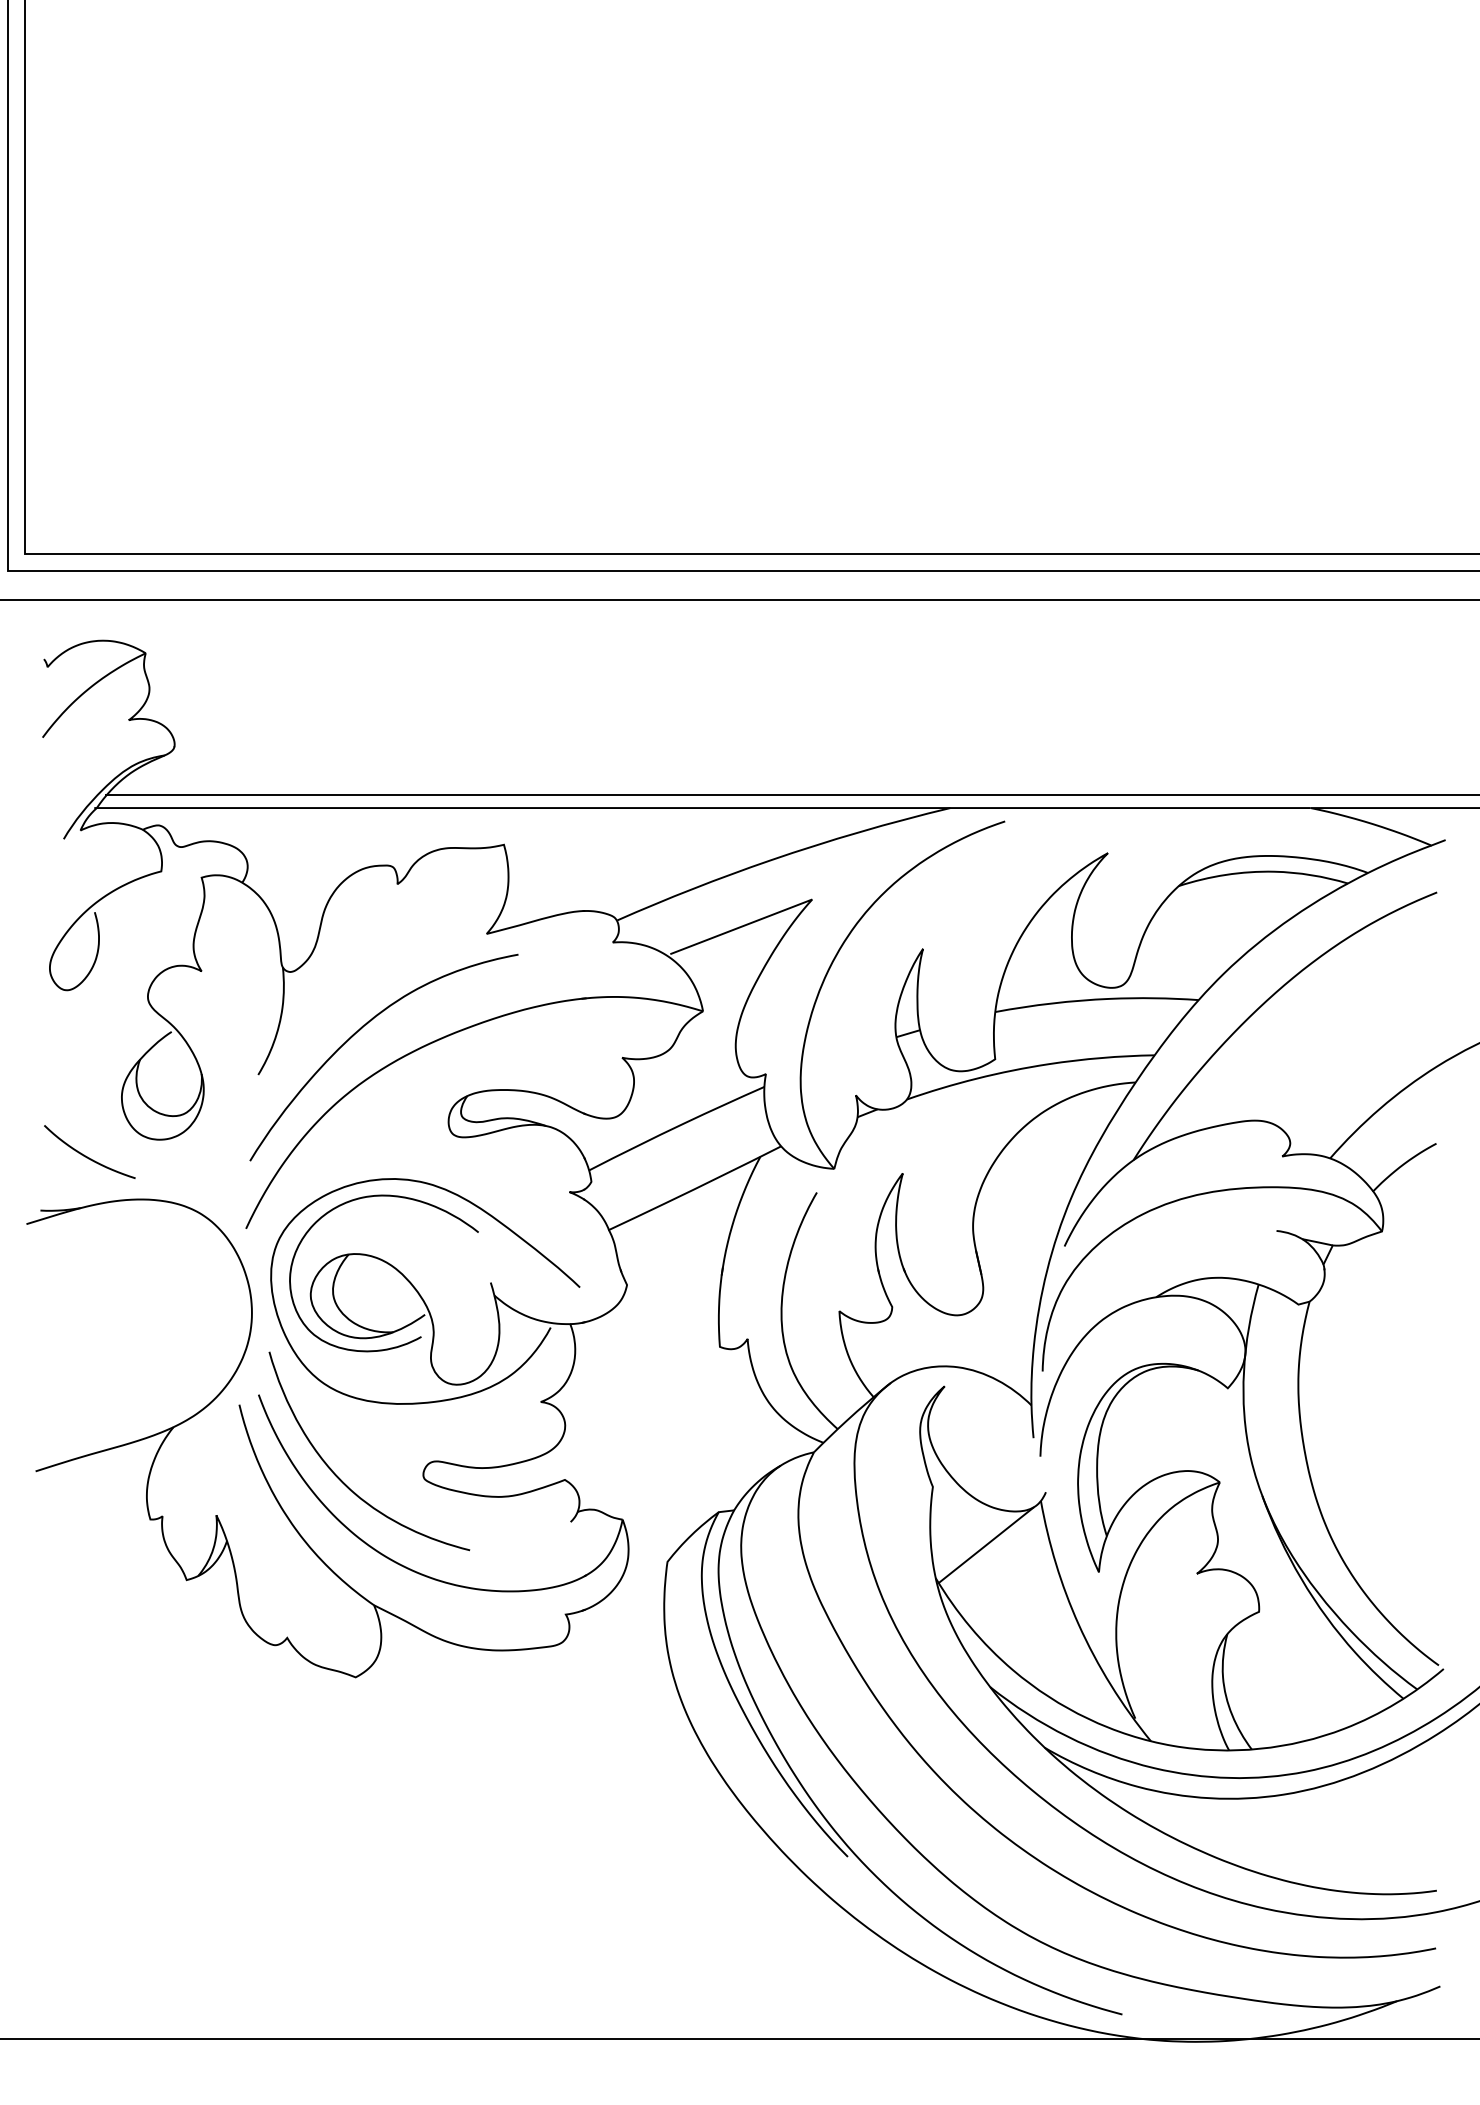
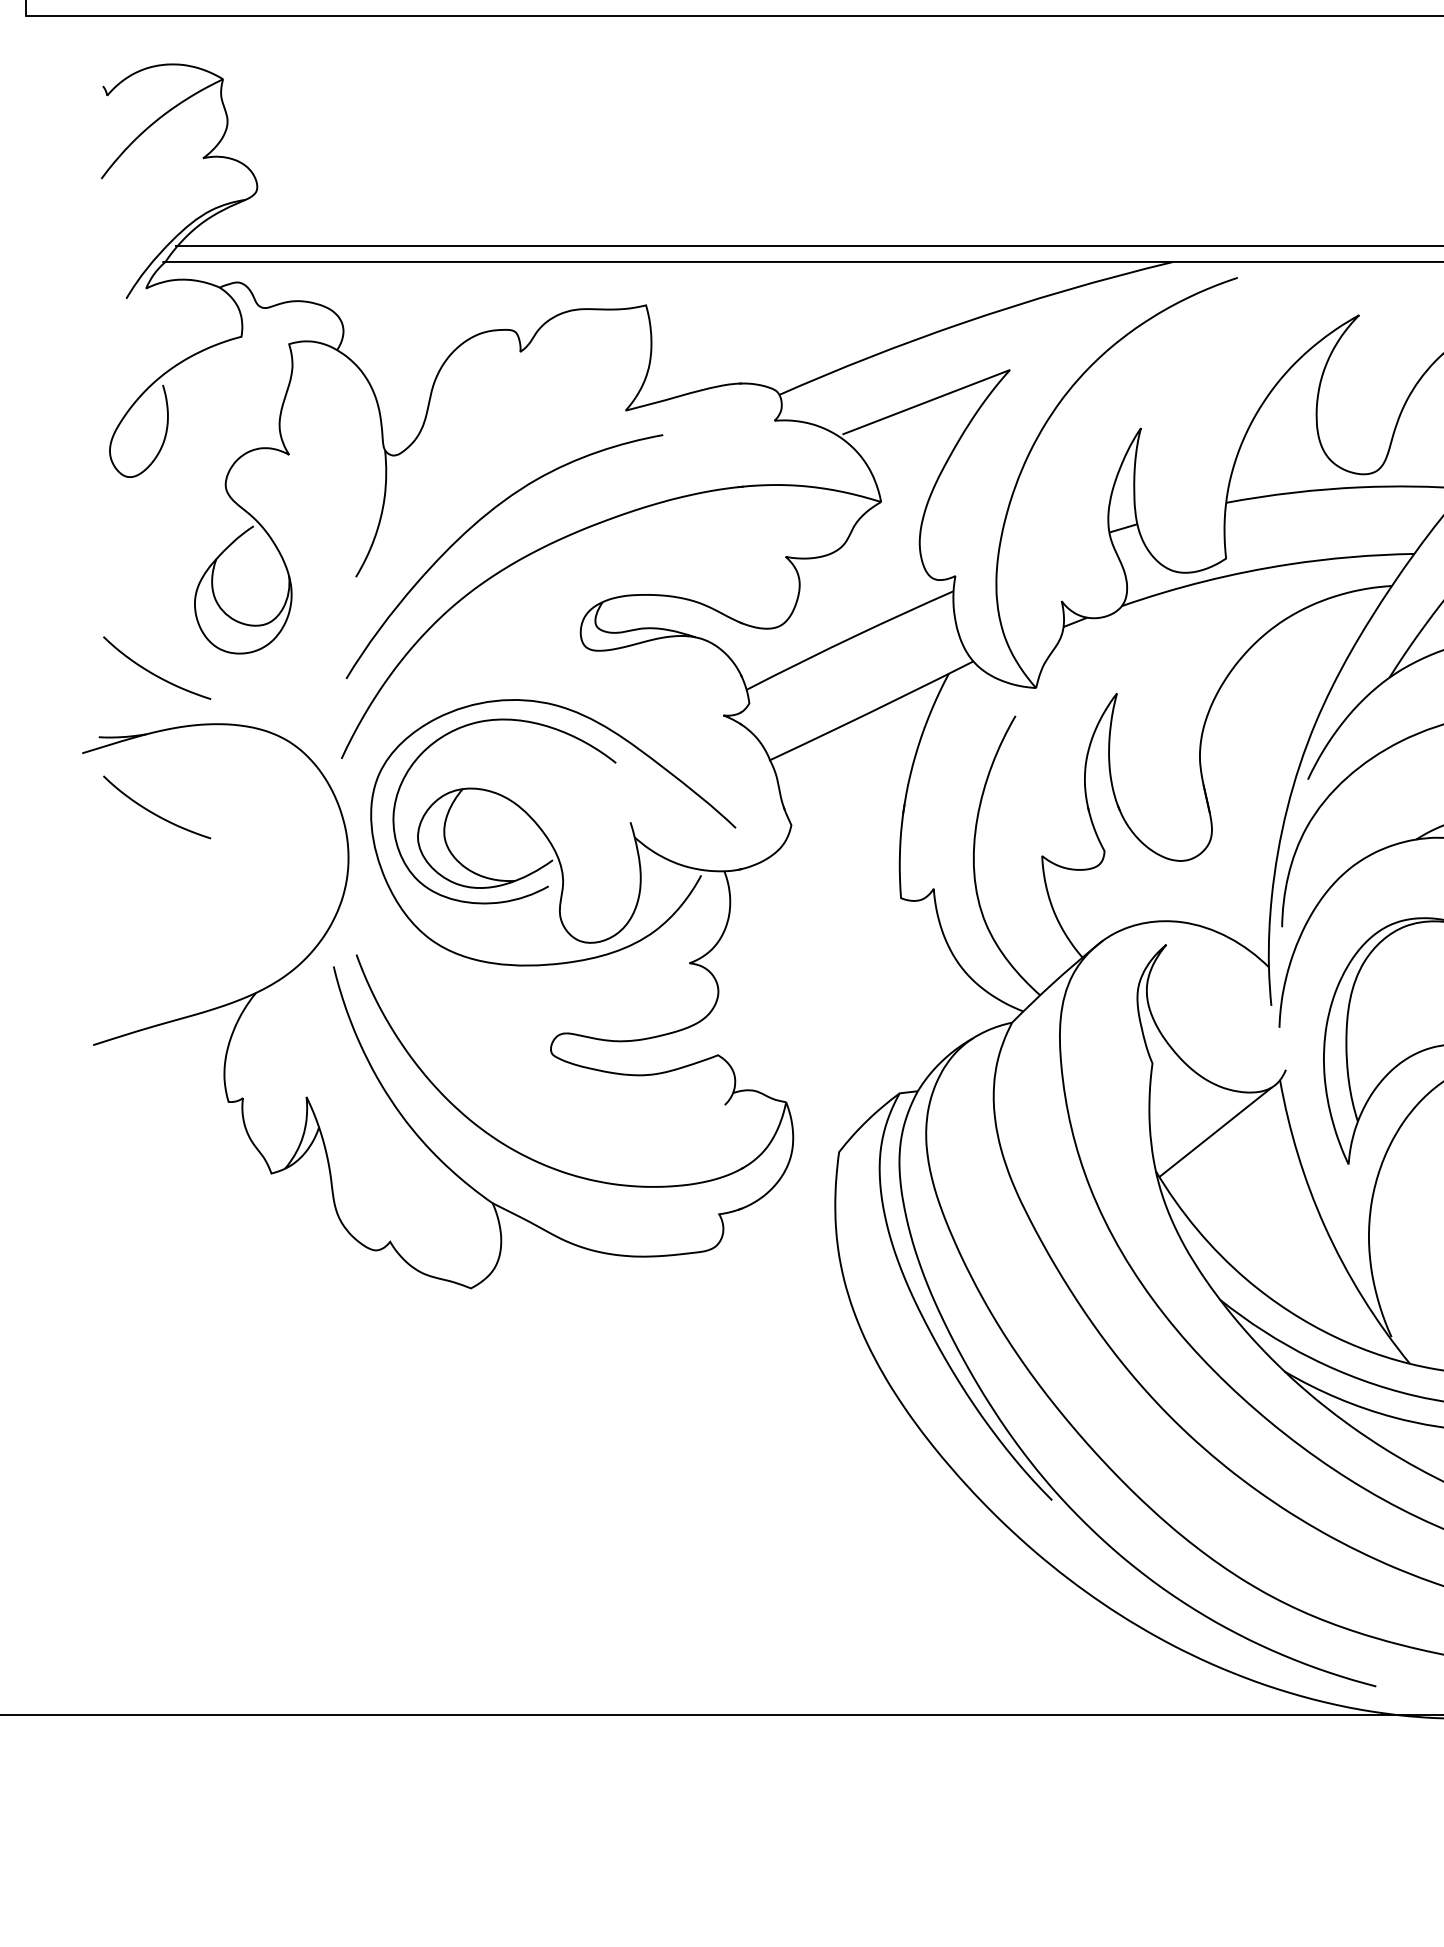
curve: (87, 1274) -> (154, 812), added
curve: (341, 1479) -> (454, 1054), removed

